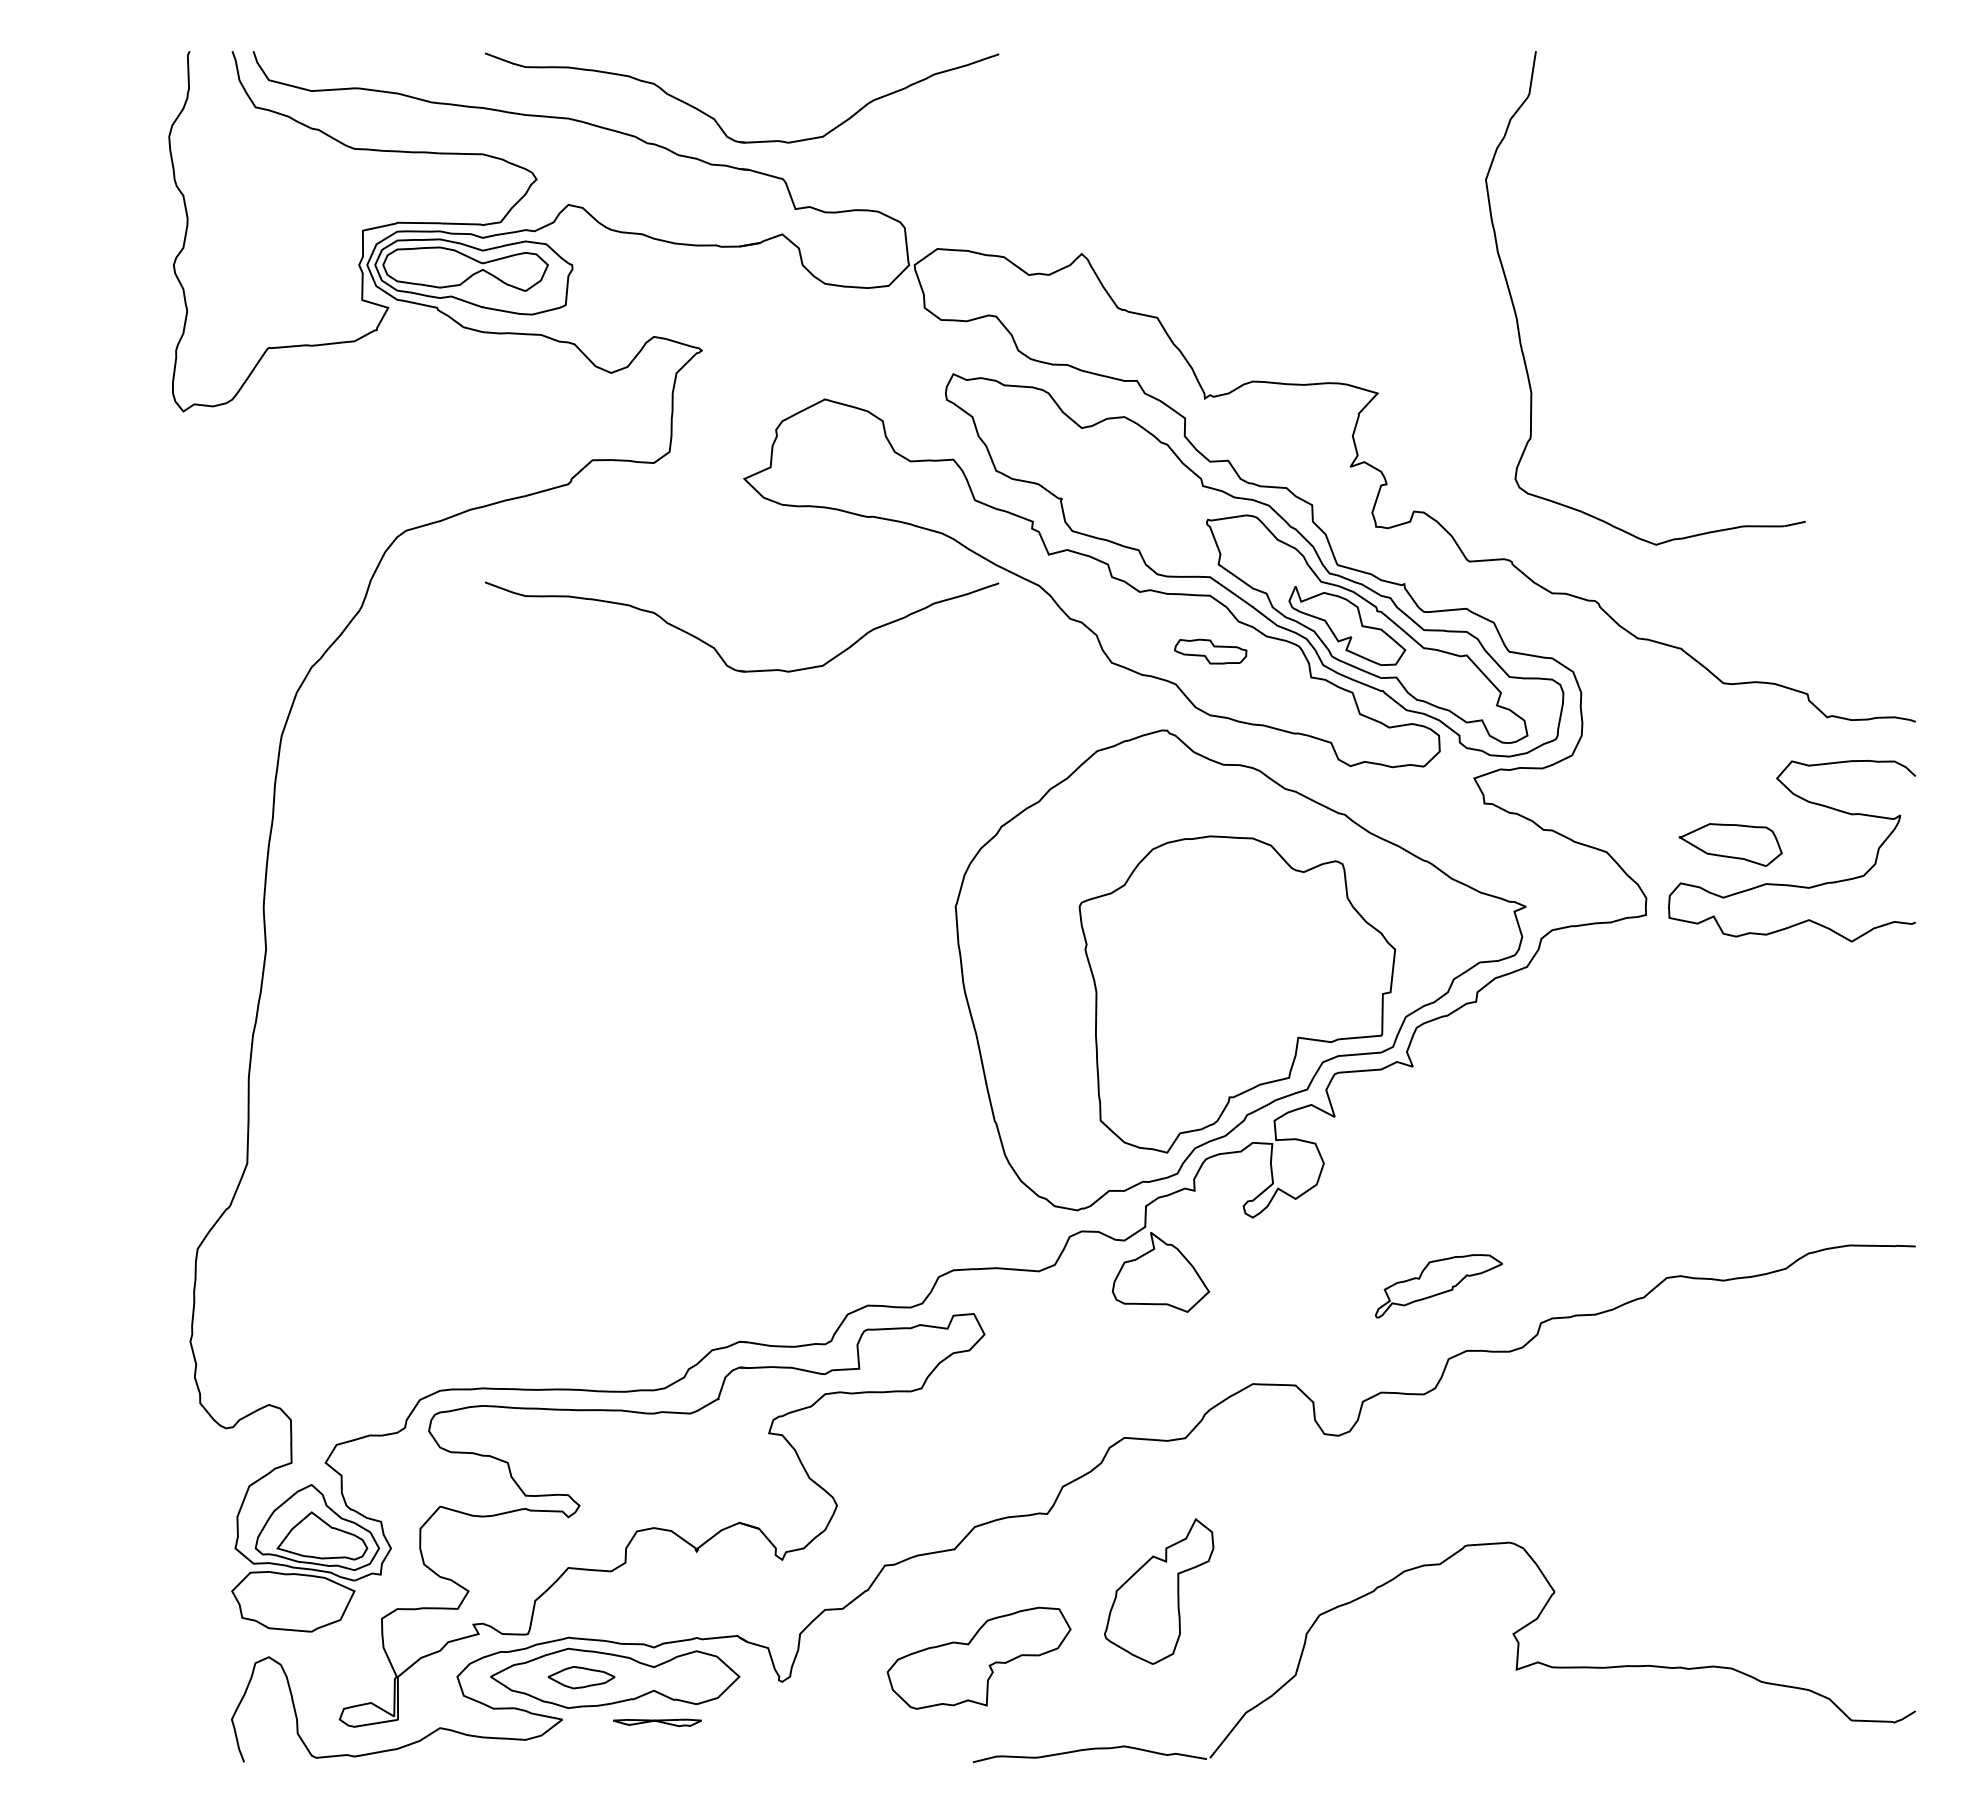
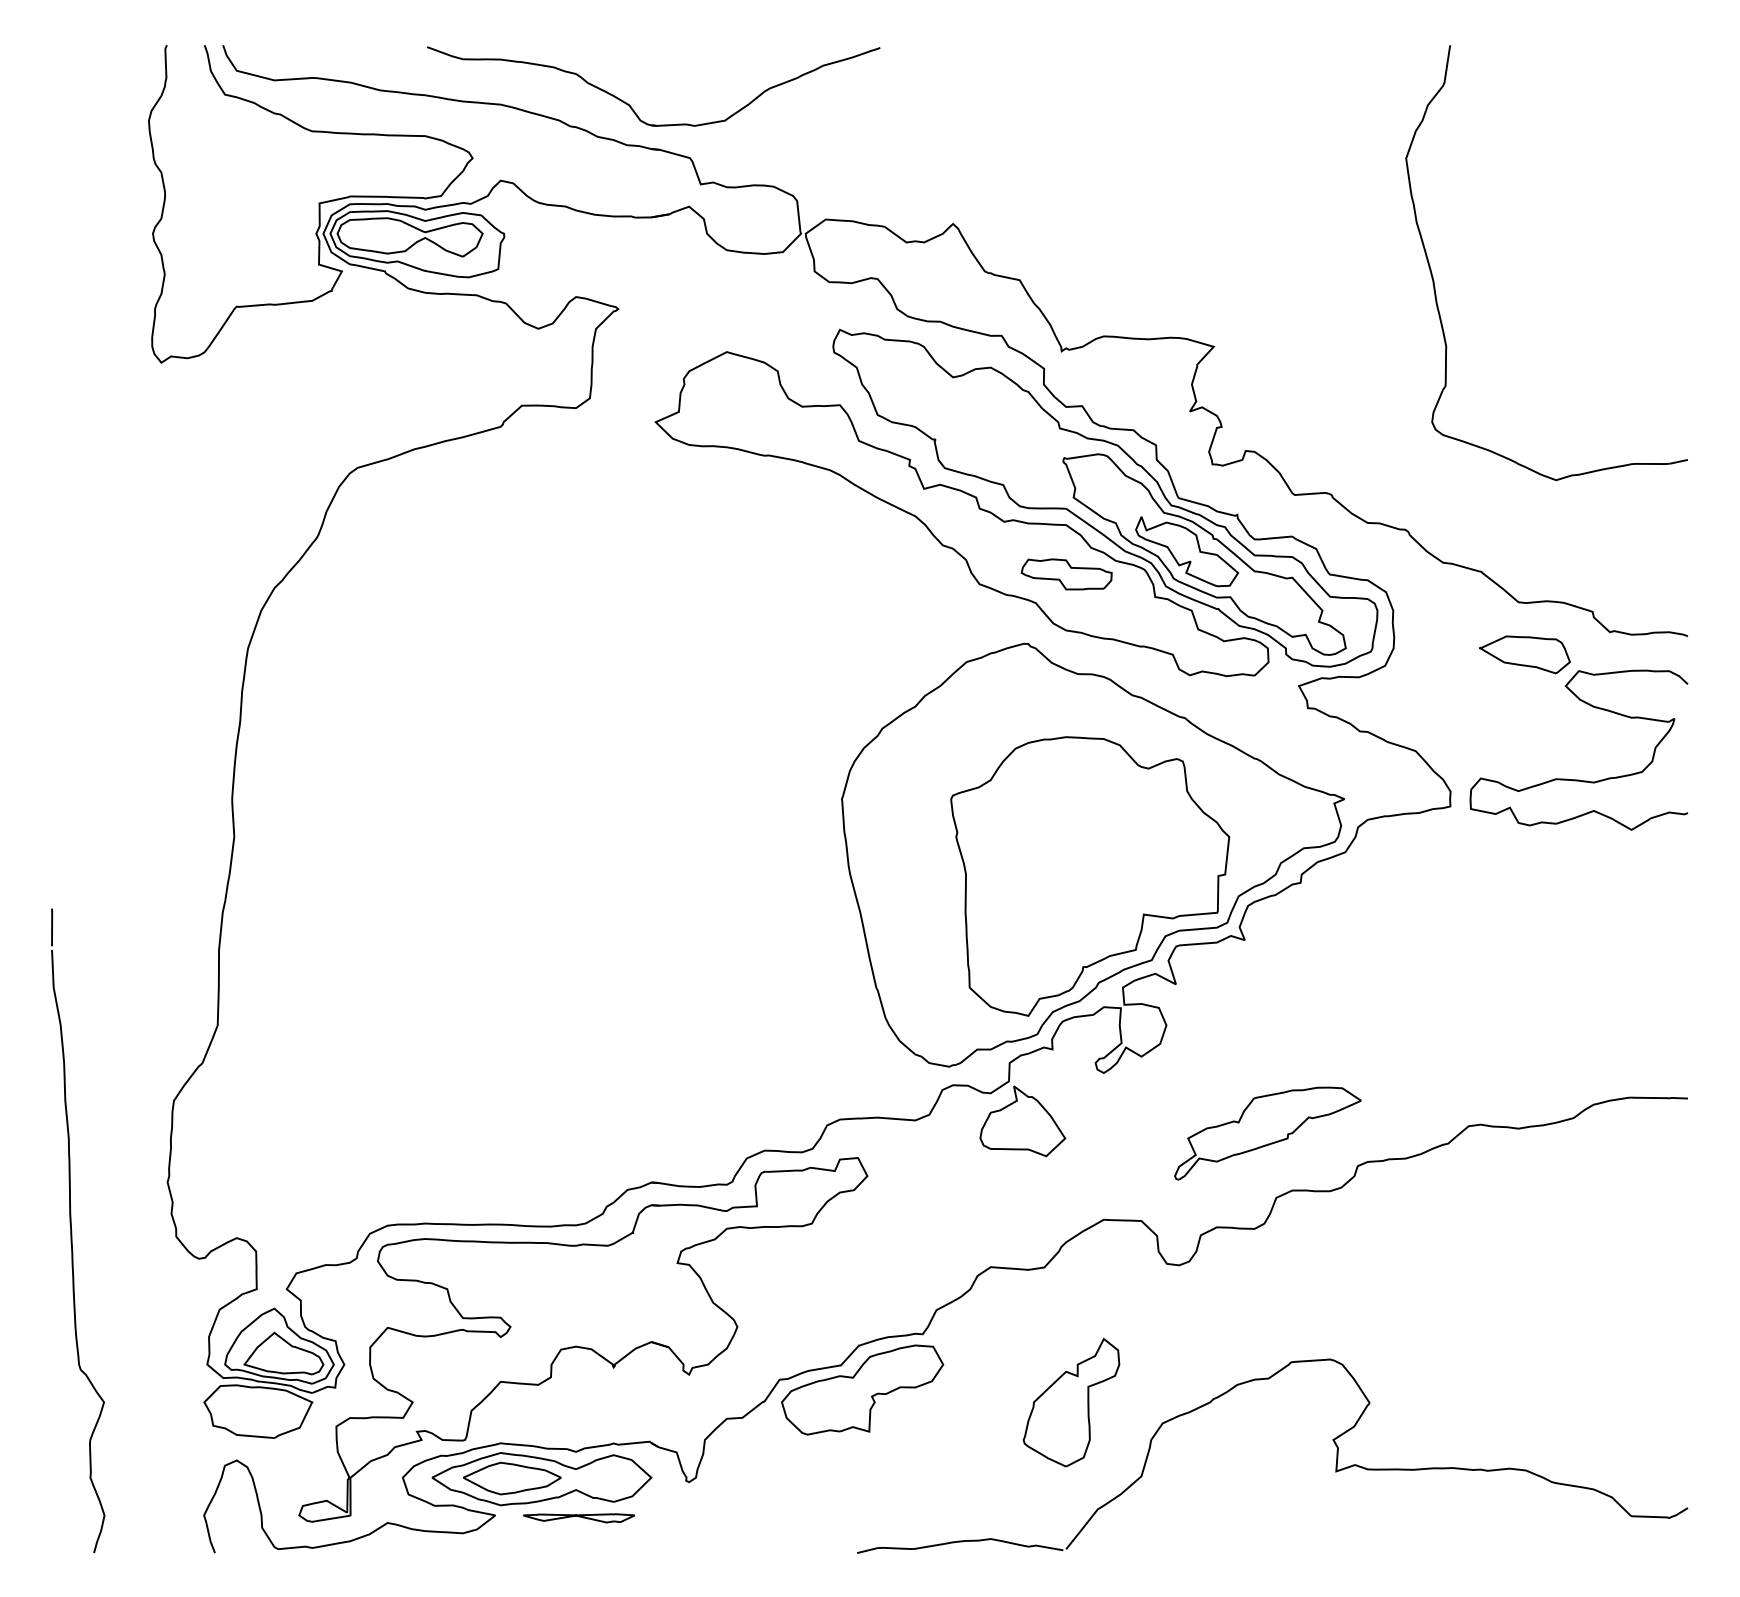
part: (1518, 321) -> (1434, 283), moved
part: (717, 650) -> (632, 573), removed
part: (1210, 651) -> (1066, 574), size x1.43
part: (1730, 844) -> (1524, 654), moved
part: (1438, 1286) -> (1267, 1133), size x1.67
part: (81, 1396) -> (71, 1230), added
part: (1159, 1591) -> (1071, 1402), moved
part: (978, 1657) -> (862, 1389), moved
part: (581, 1677) -> (512, 1478), size x1.67
part: (657, 1722) -> (579, 1517), size x1.43

